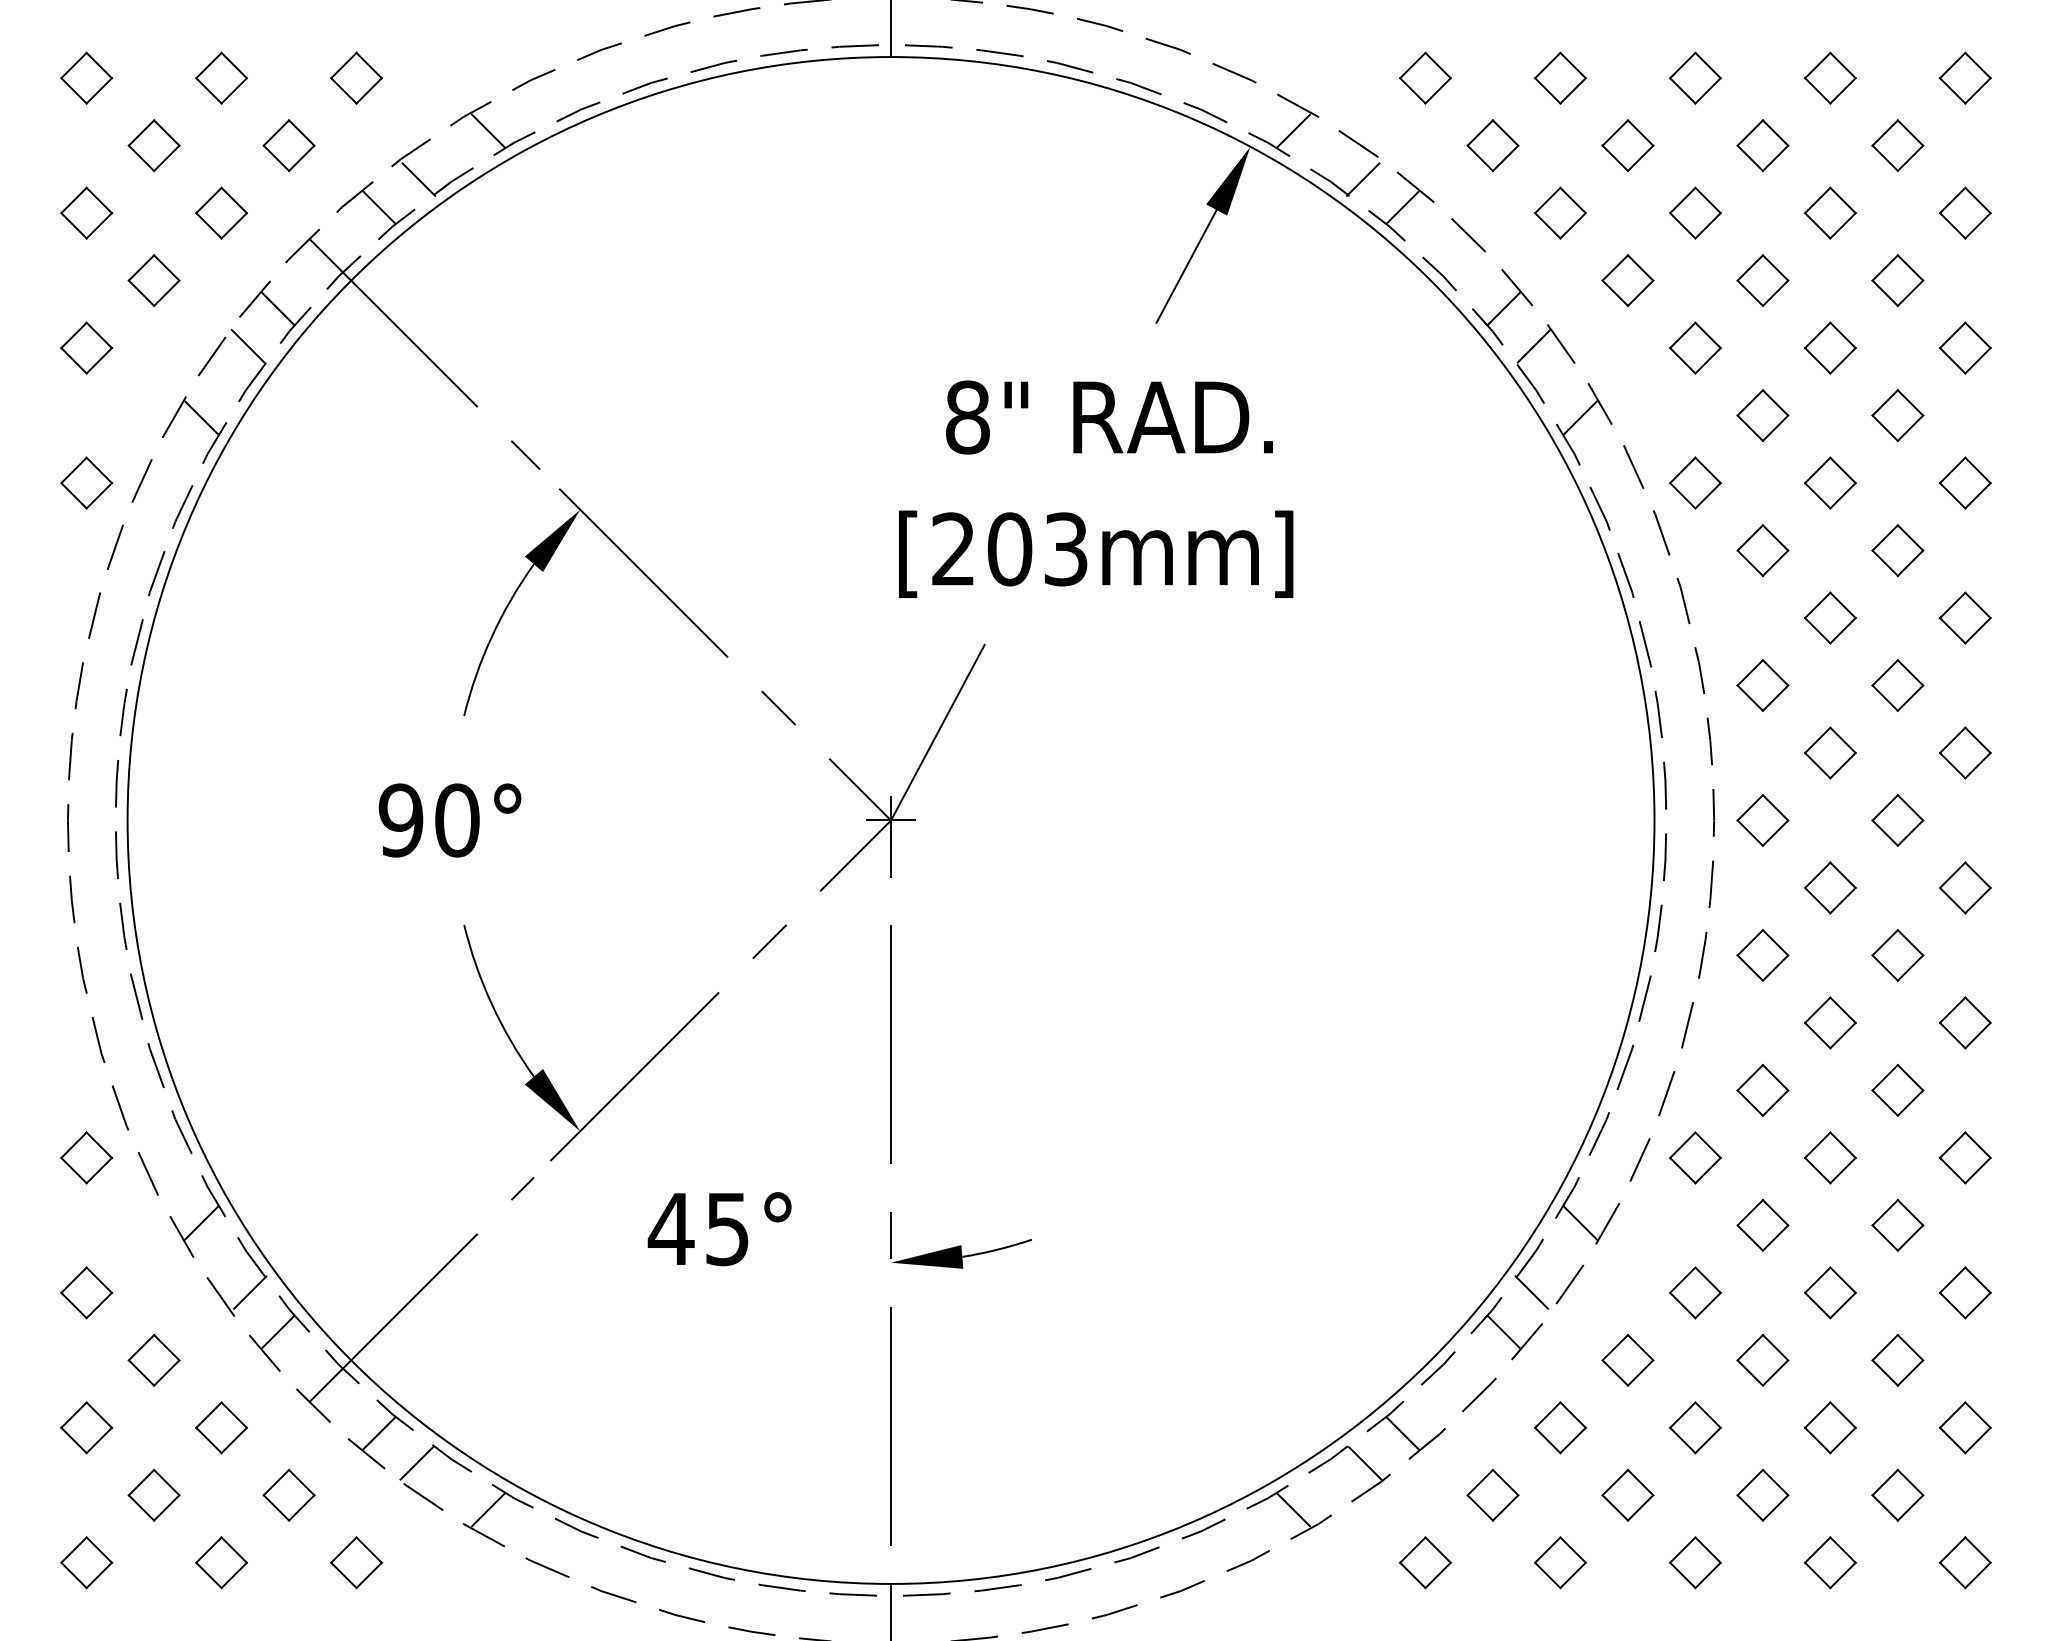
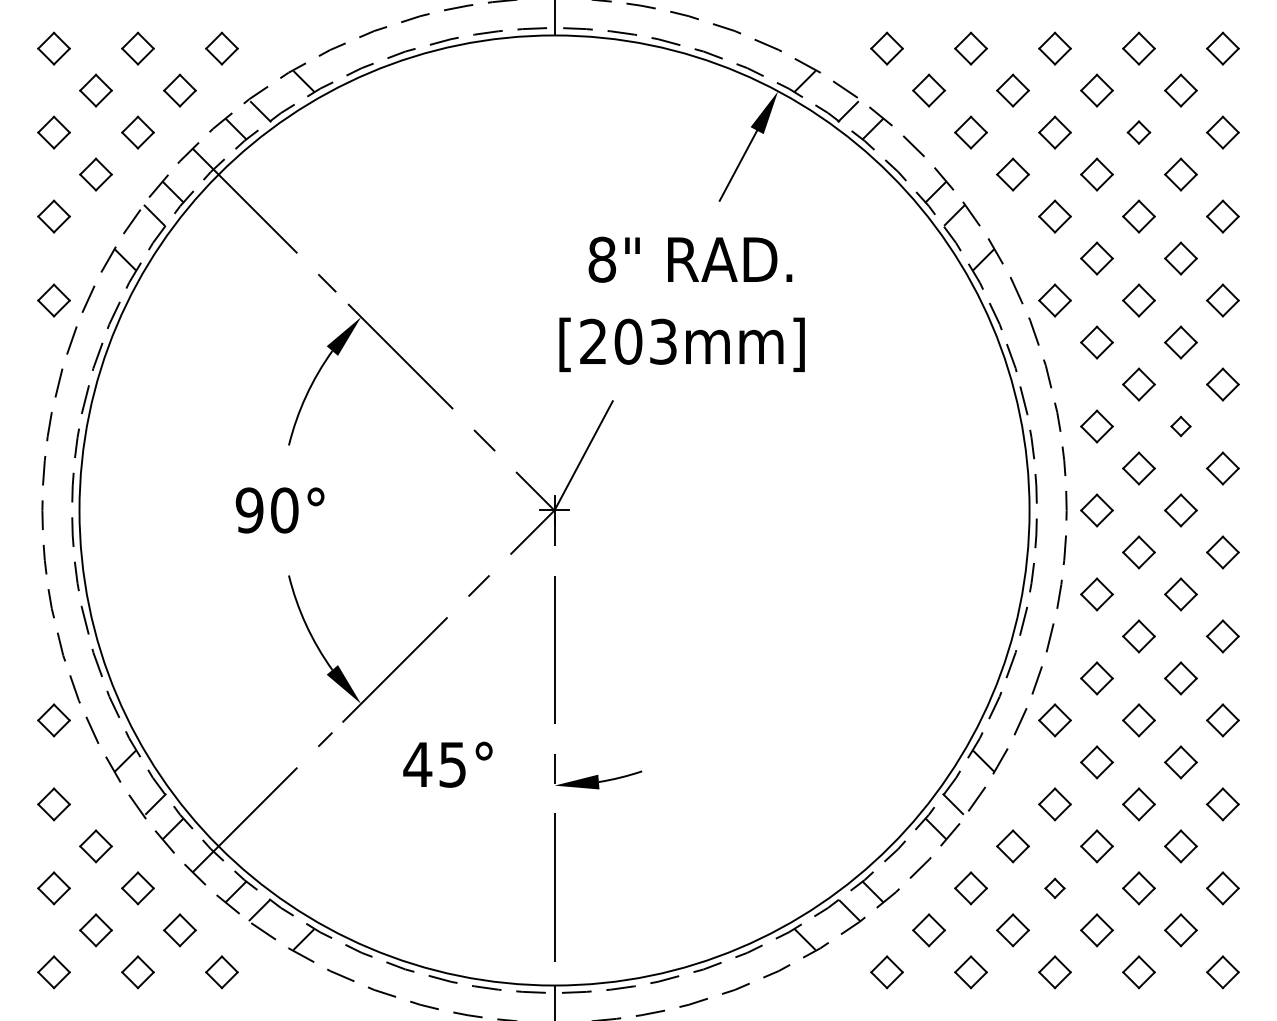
part: (1829, 212) -> (1138, 132), size x0.7
part: (1897, 685) -> (1180, 426), size x0.6
part: (1694, 1428) -> (1054, 888), size x0.6

